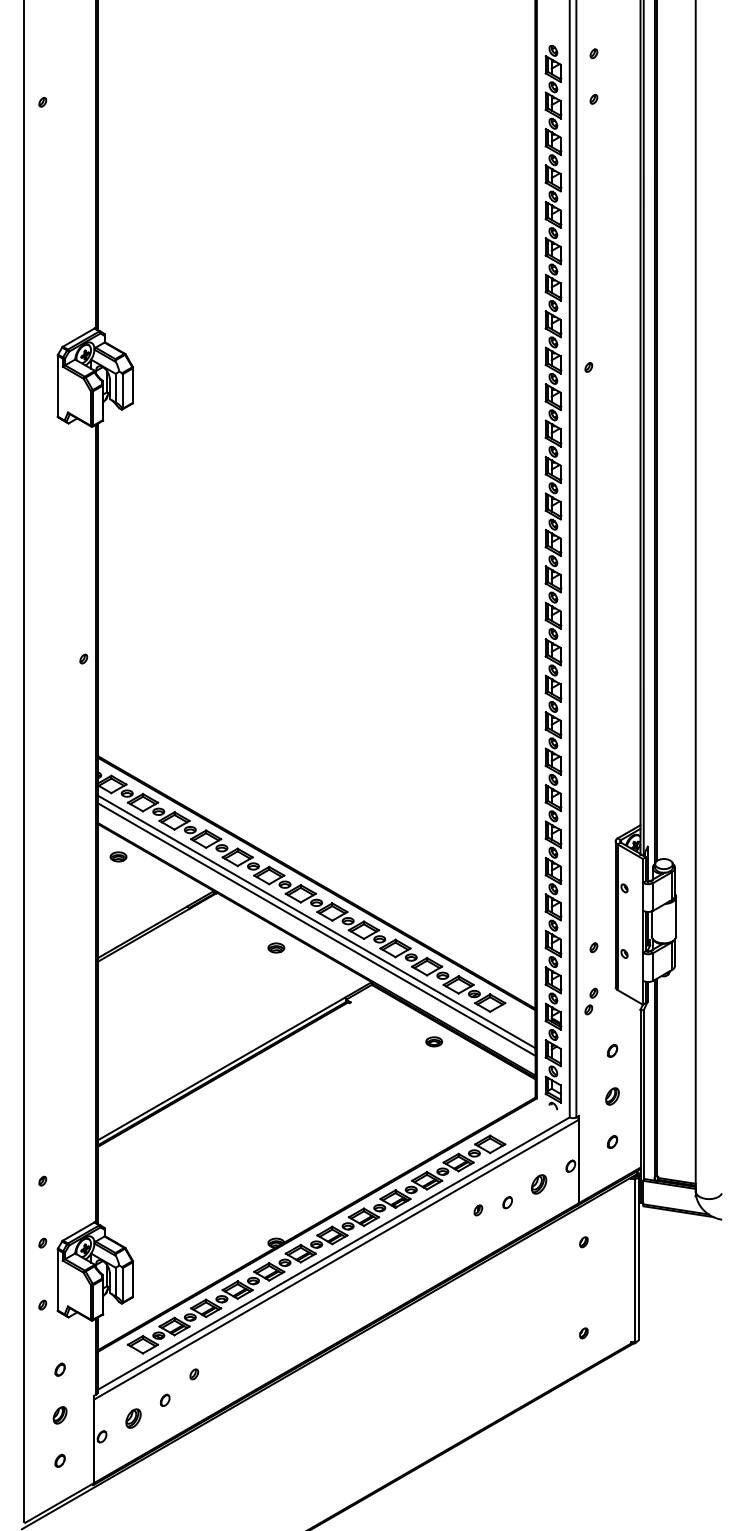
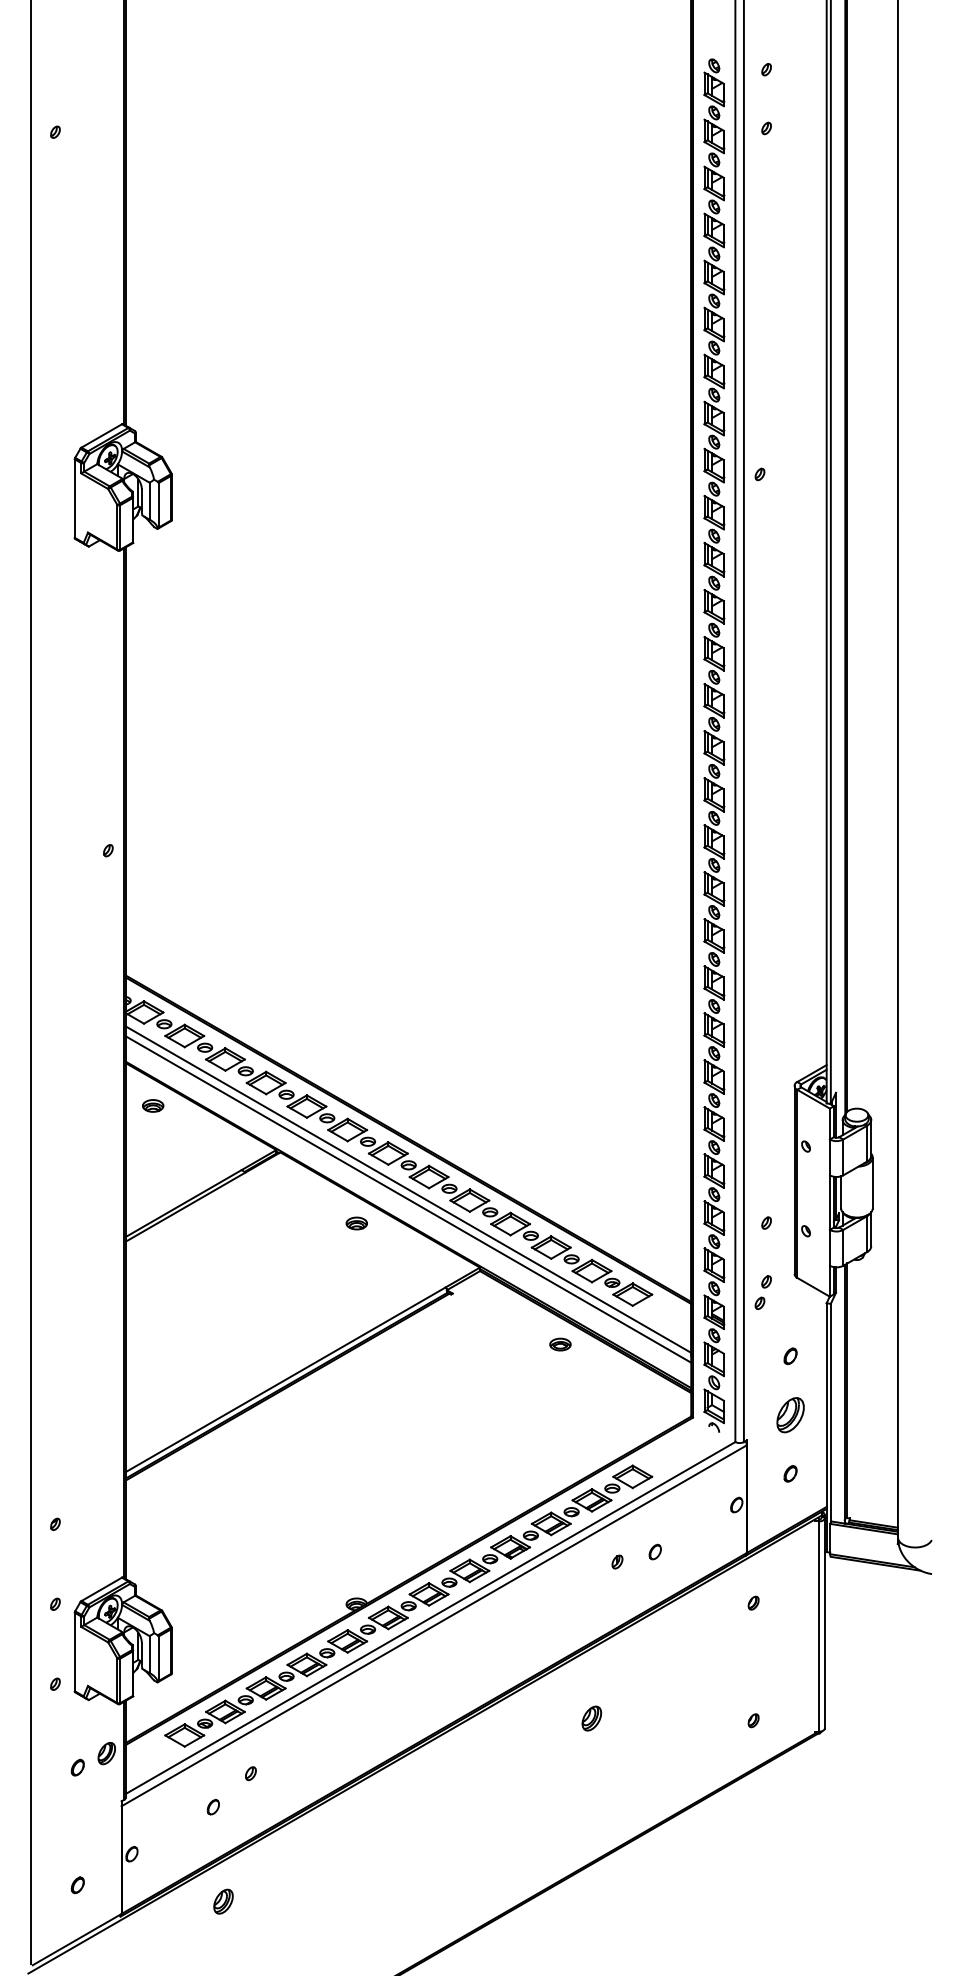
part: (612, 1096) -> (790, 1414), size x1.6
part: (538, 1184) -> (591, 1718), moved
part: (59, 1415) -> (106, 1753), moved
part: (133, 1418) -> (223, 1901), moved

